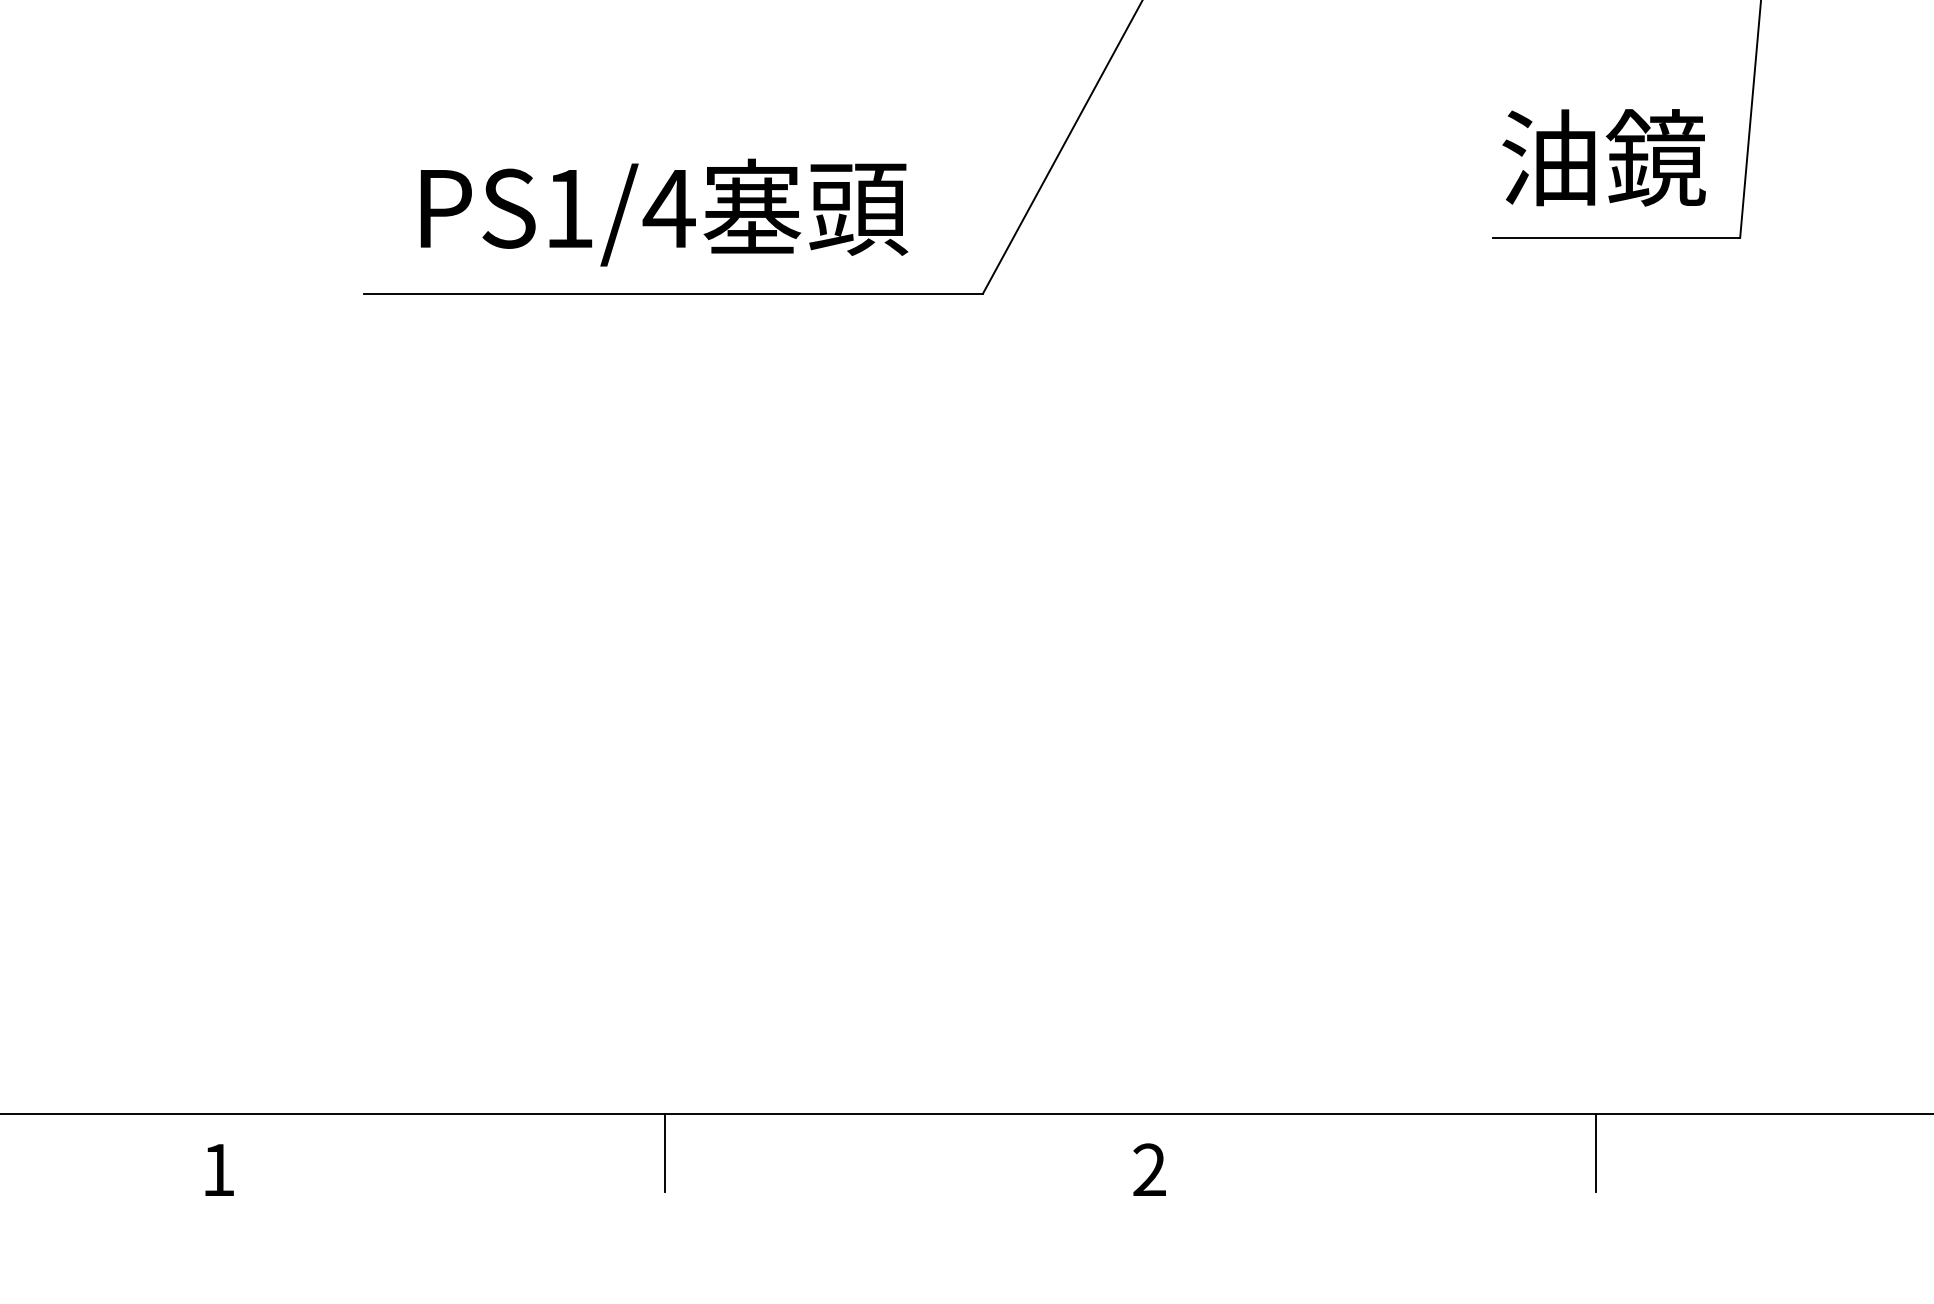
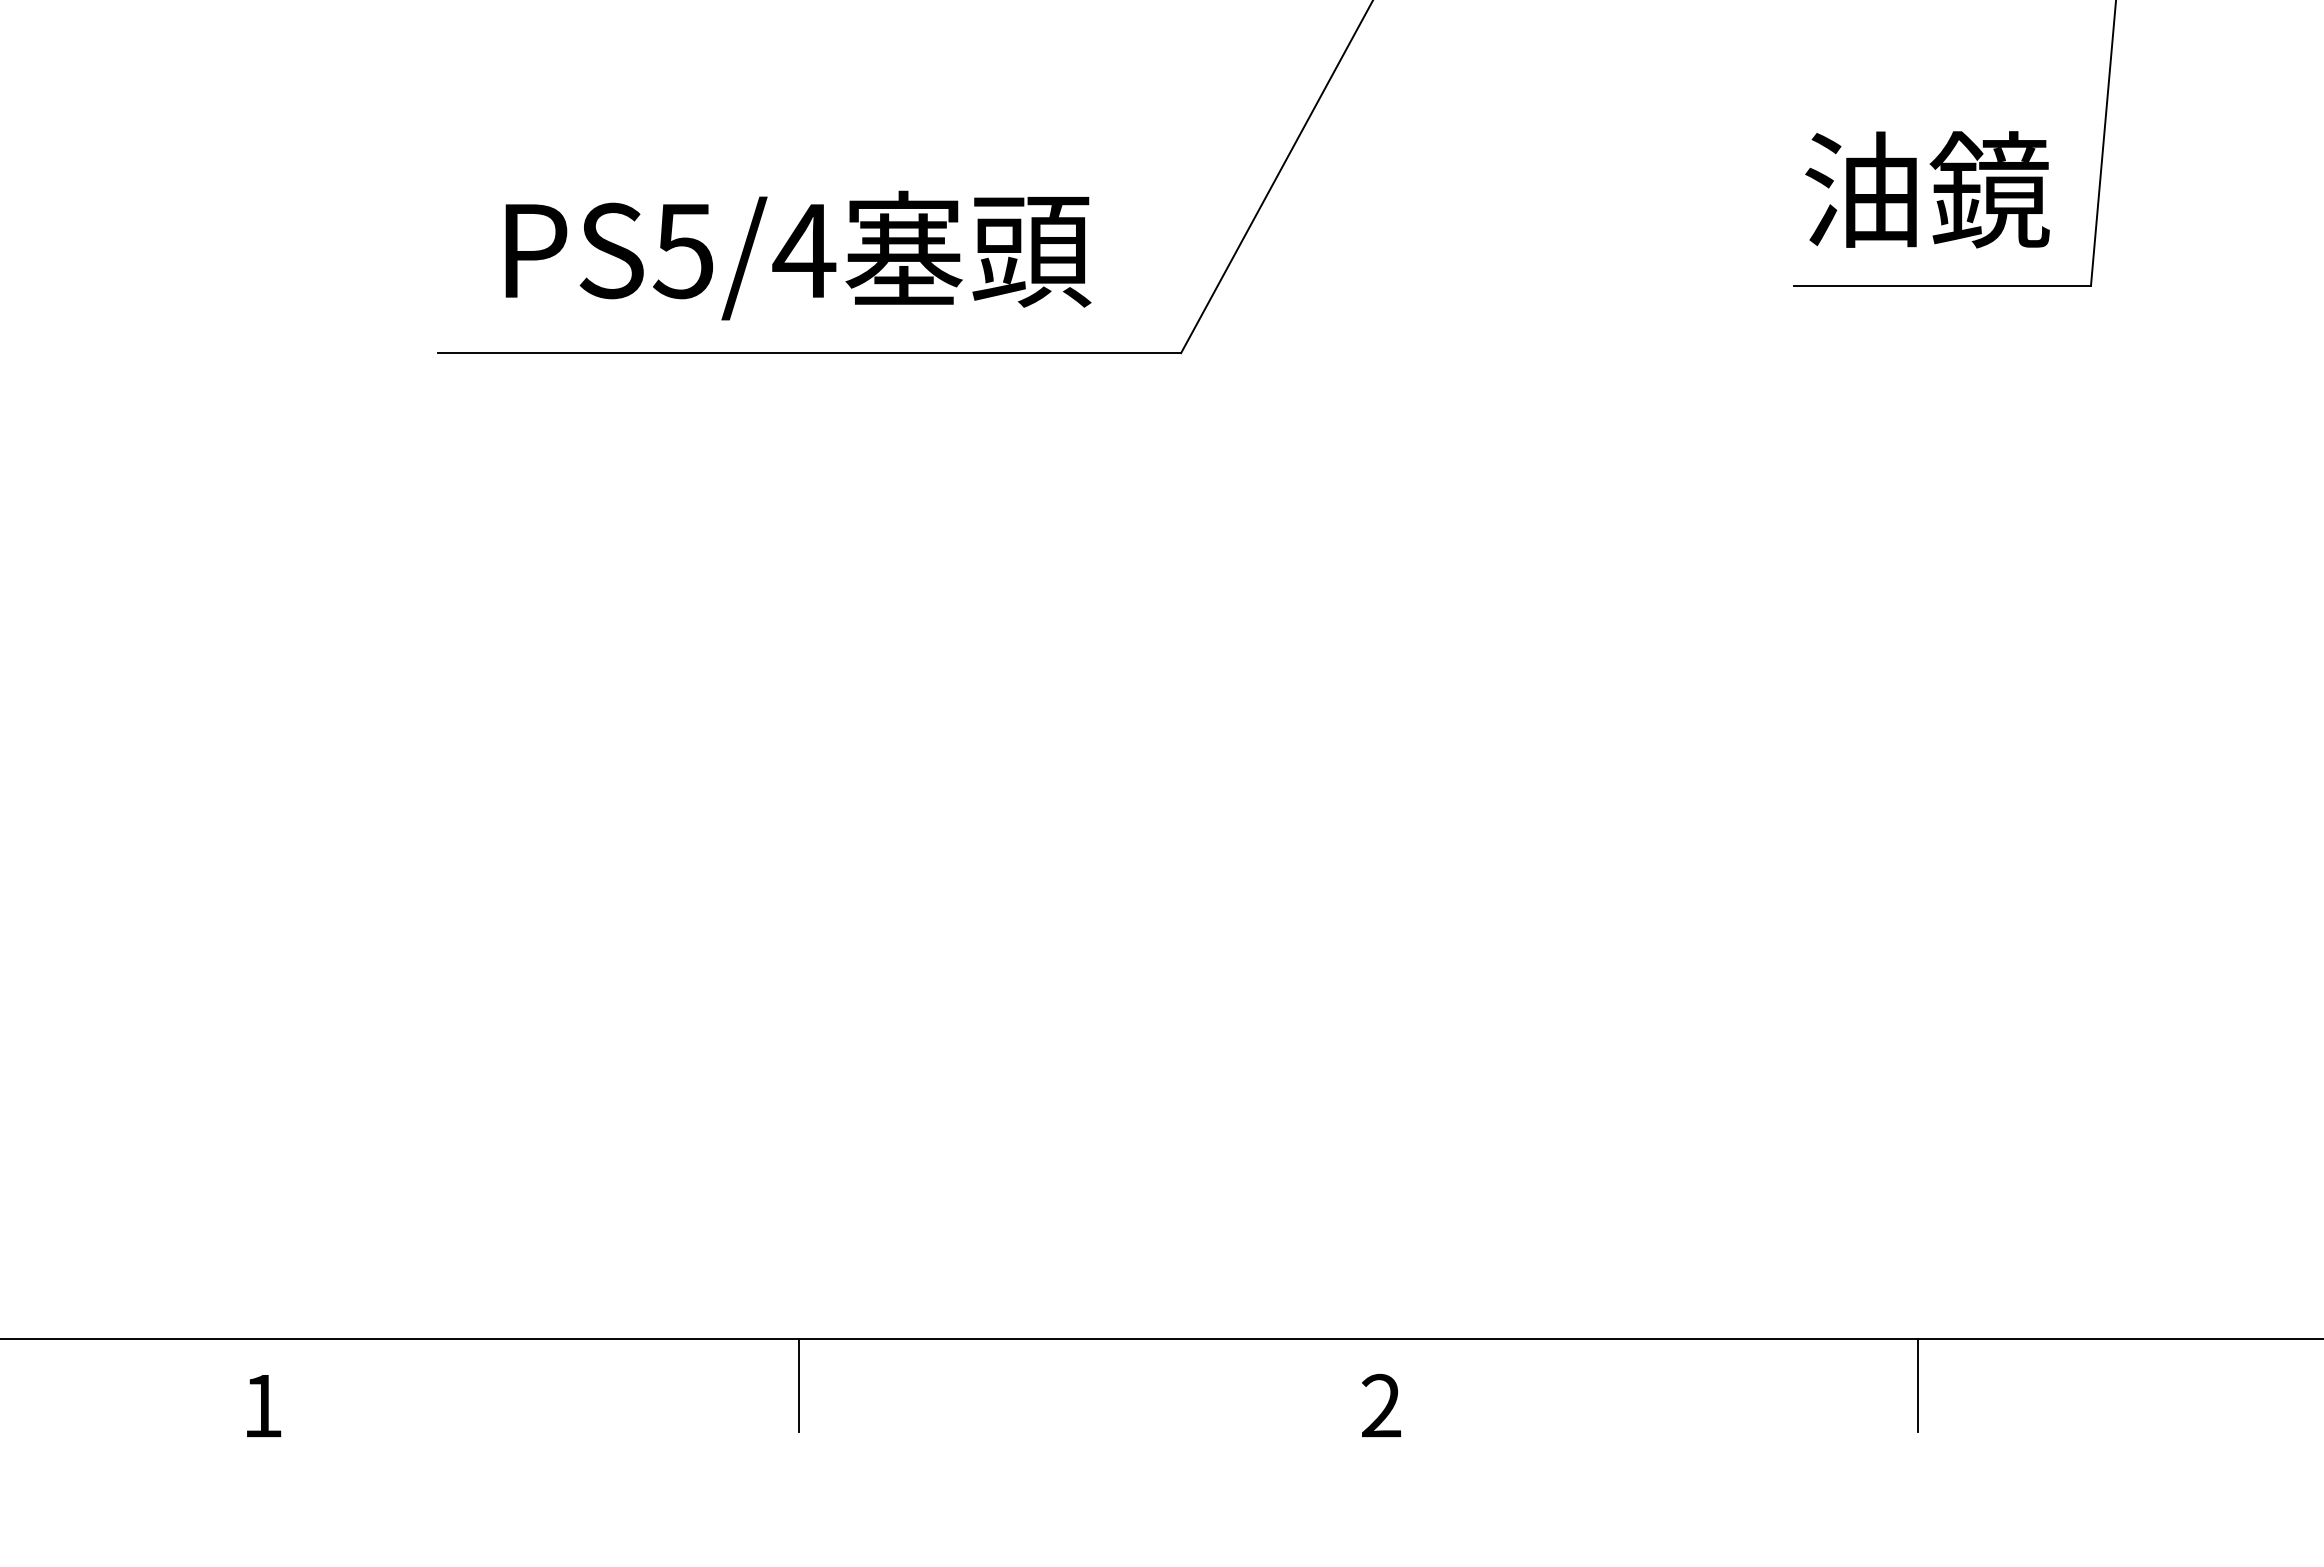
text: (568, 209) -> (683, 251), PS1/4 -> PS5/4

